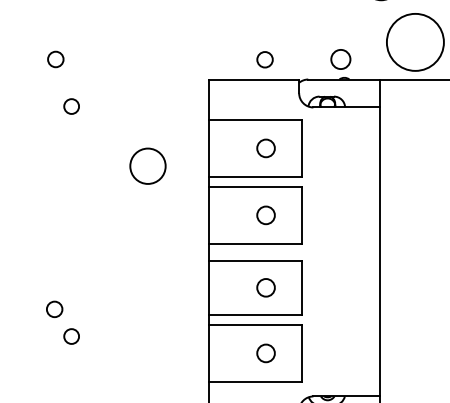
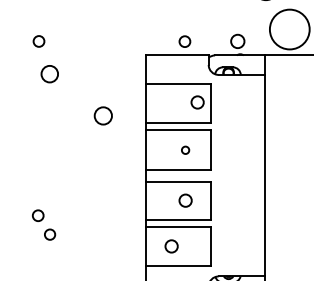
circle: (72, 106) -> (50, 74), size x1.6
circle: (265, 148) -> (197, 102), moved
circle: (148, 165) -> (103, 115), size x0.7
circle: (265, 215) -> (185, 150), size x0.6
circle: (265, 353) -> (171, 246), moved

